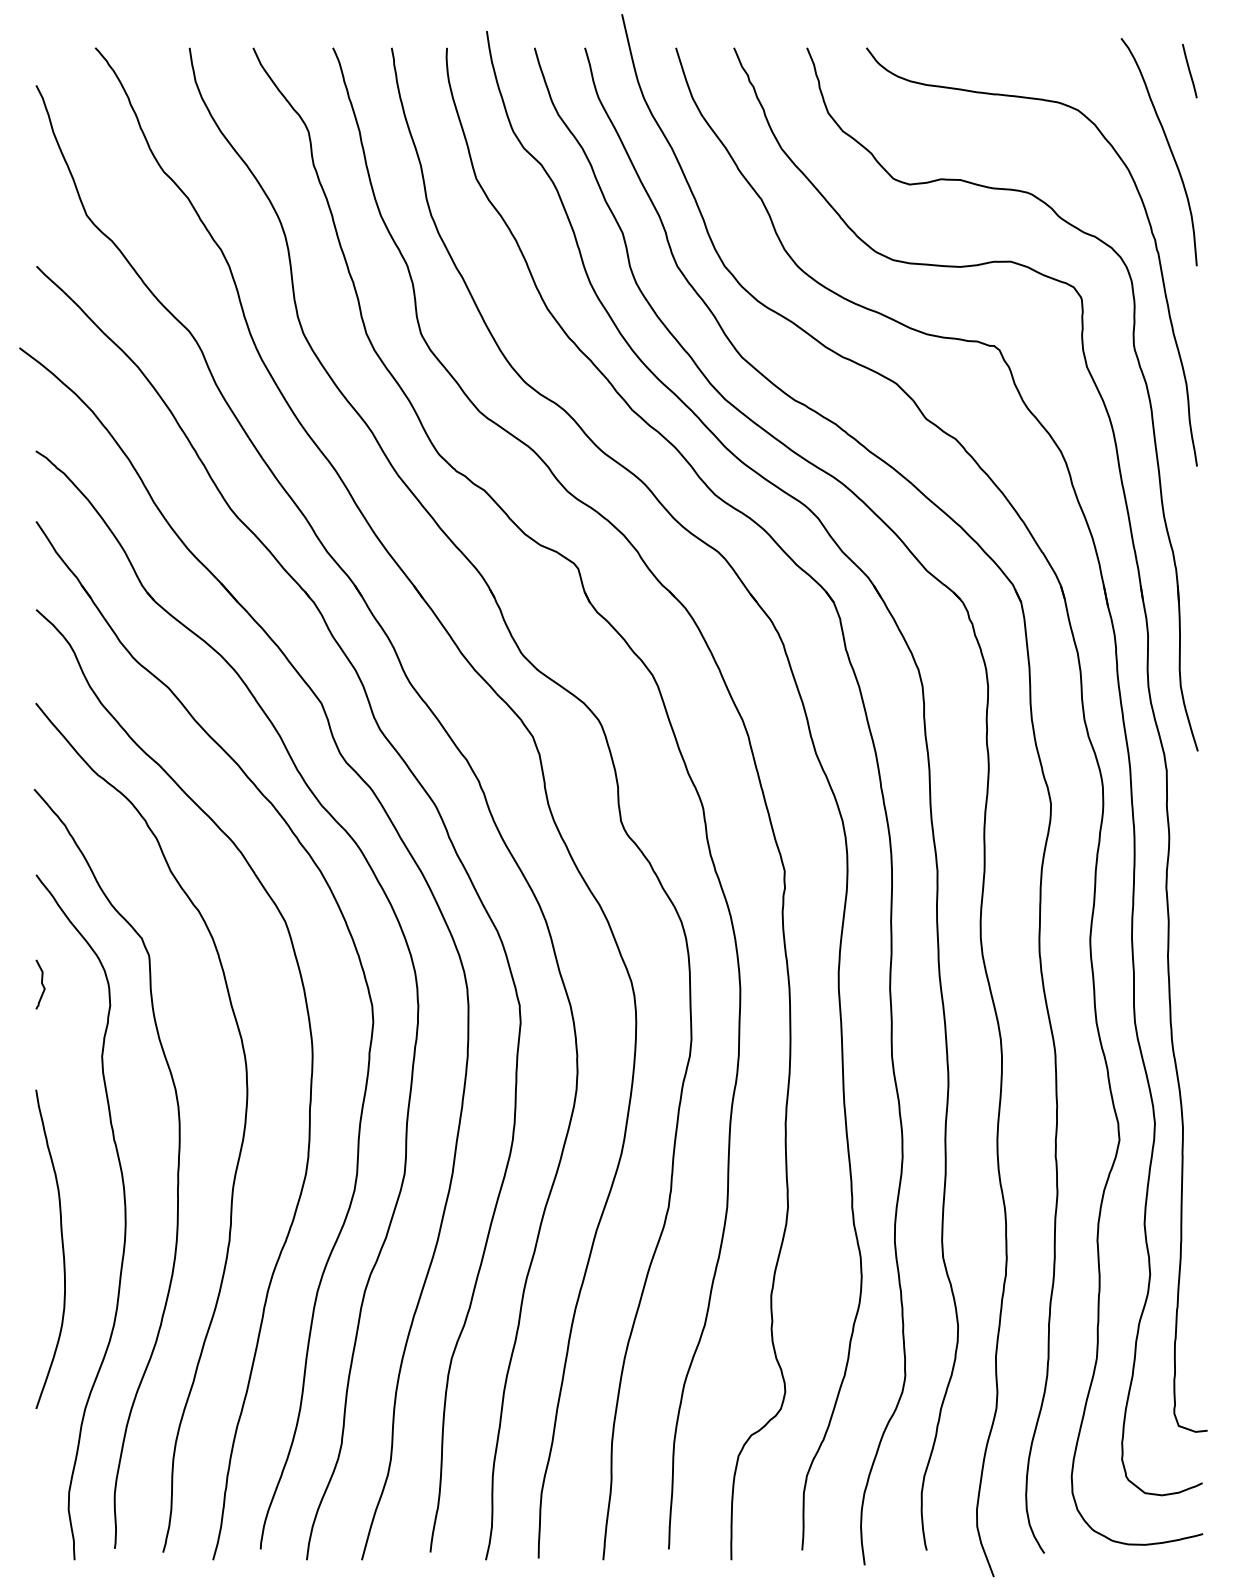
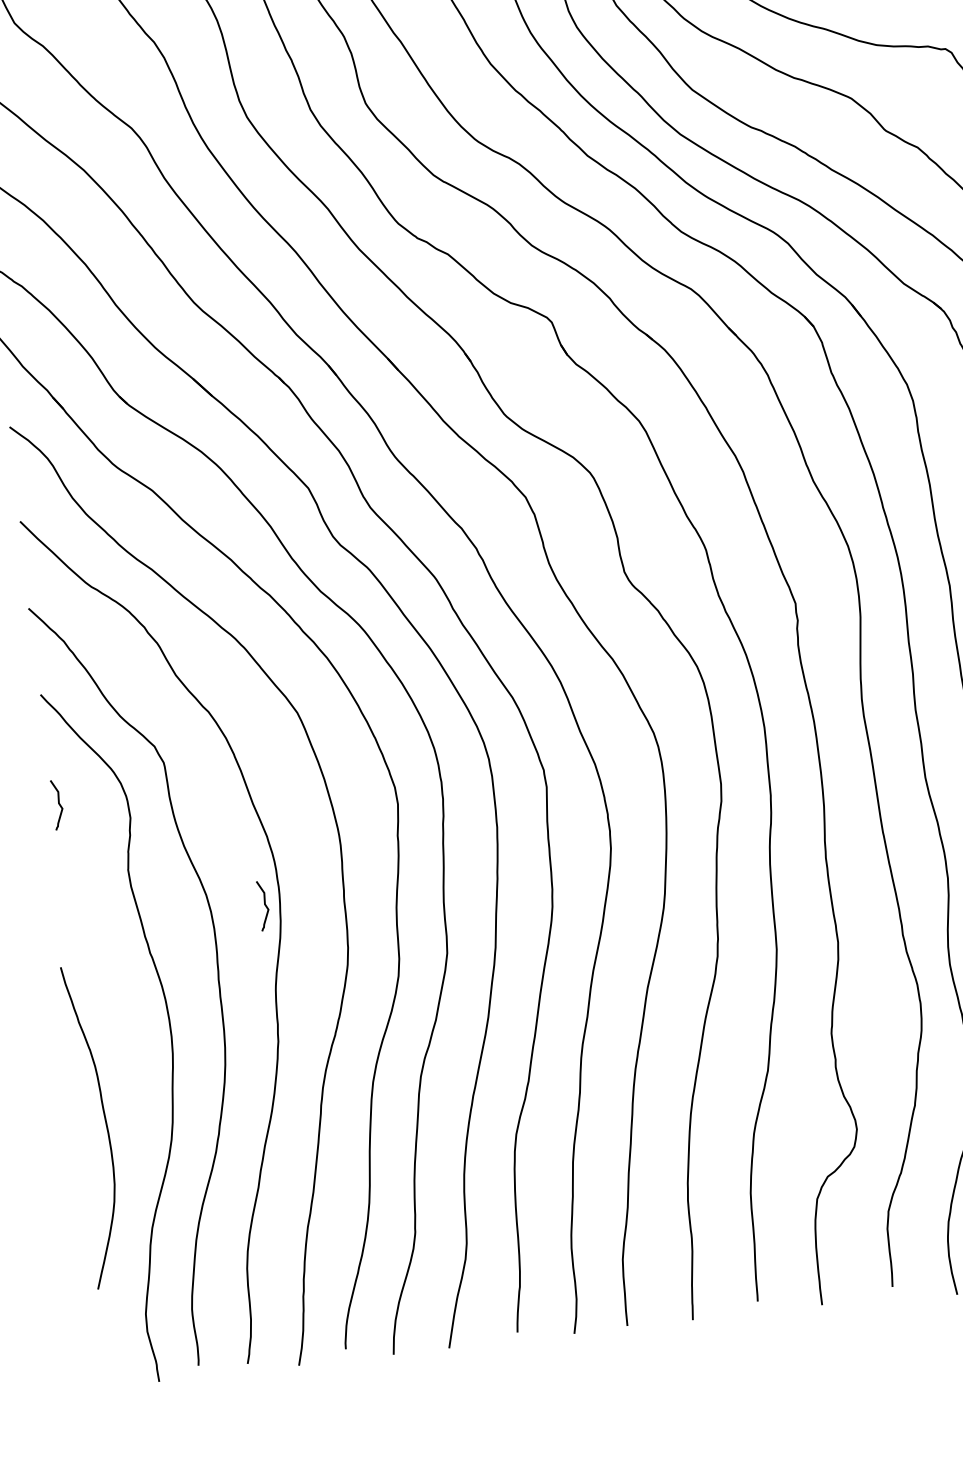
curve: (231, 1106) -> (264, 905), added
curve: (62, 1248) -> (105, 1124), moved

